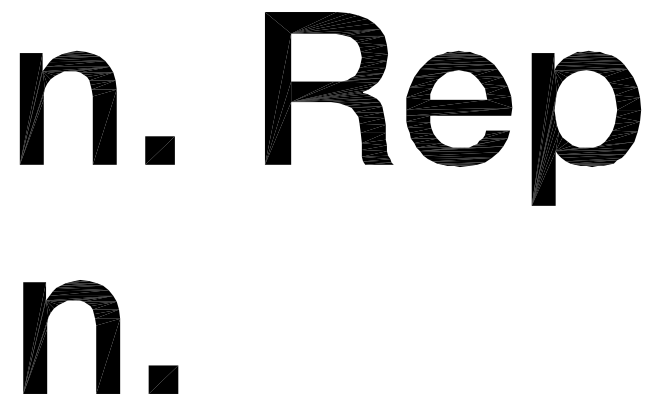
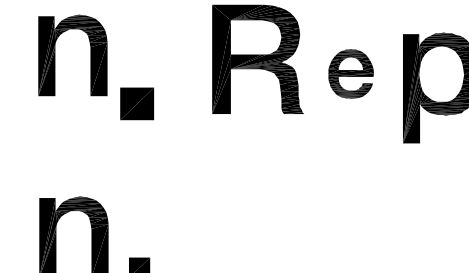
part: (43, 107) -> (55, 55), moved
part: (459, 108) -> (351, 73), size x0.6
part: (159, 150) -> (136, 103), size x1.6

